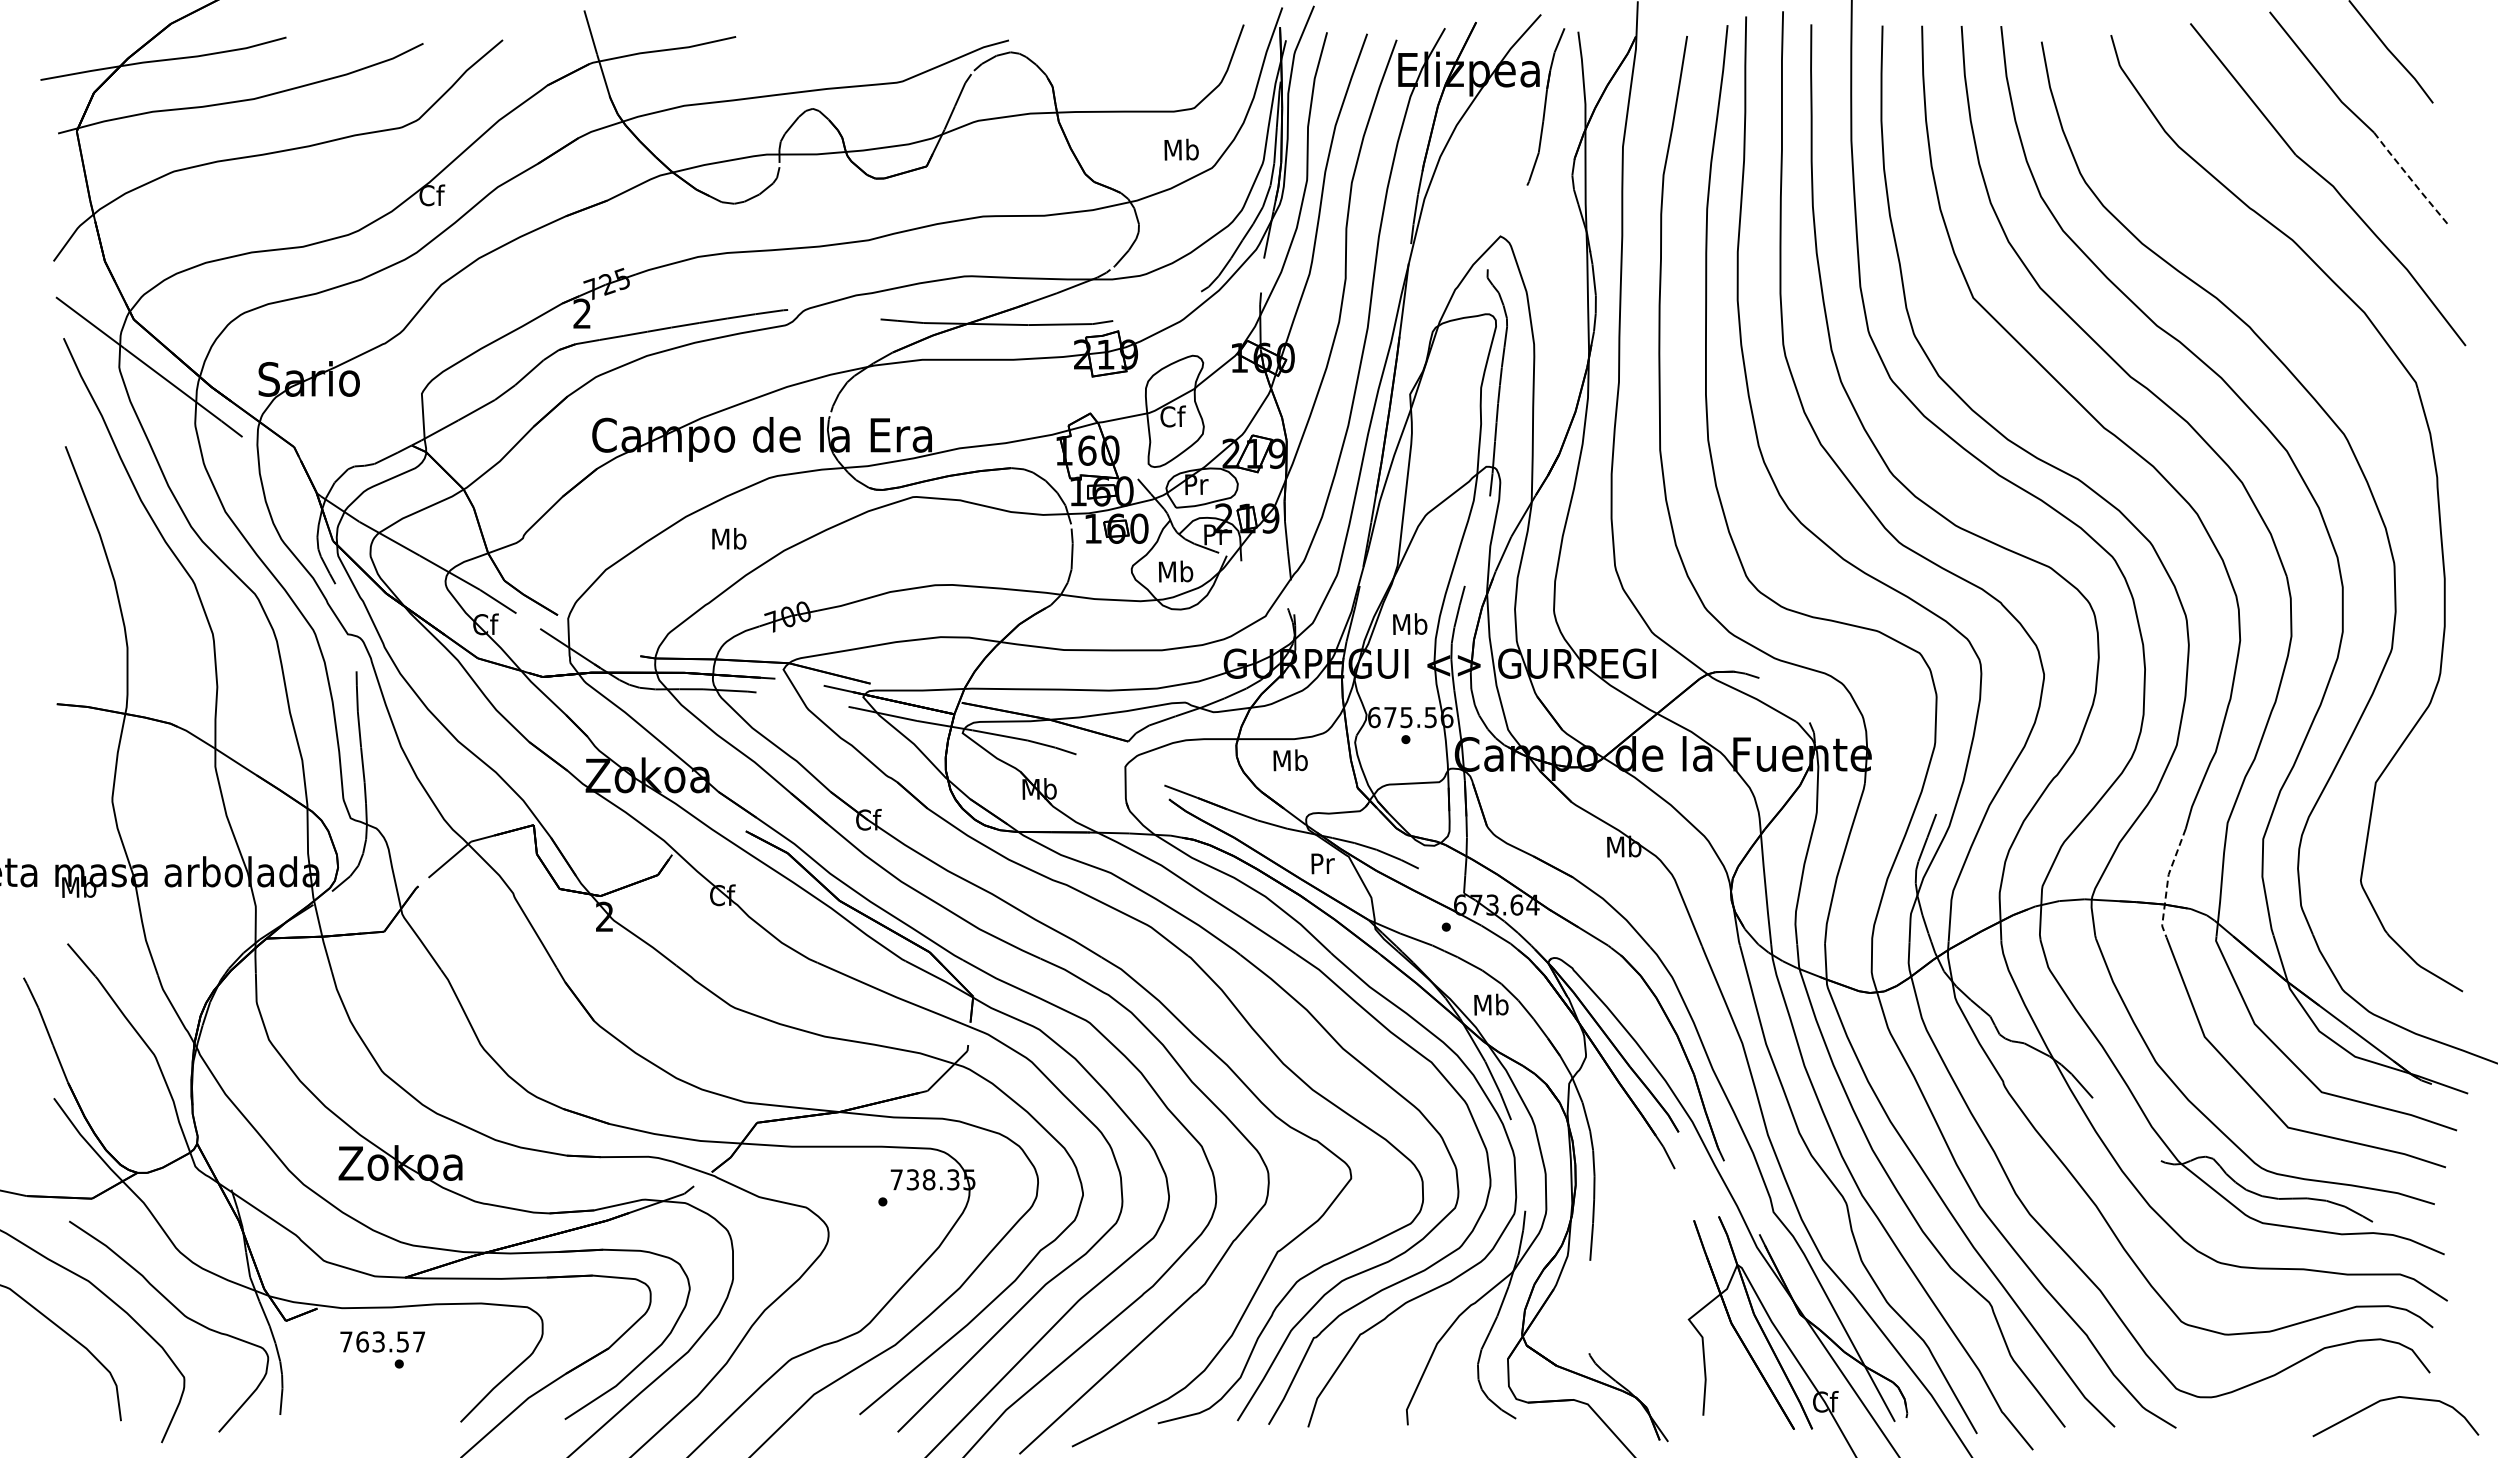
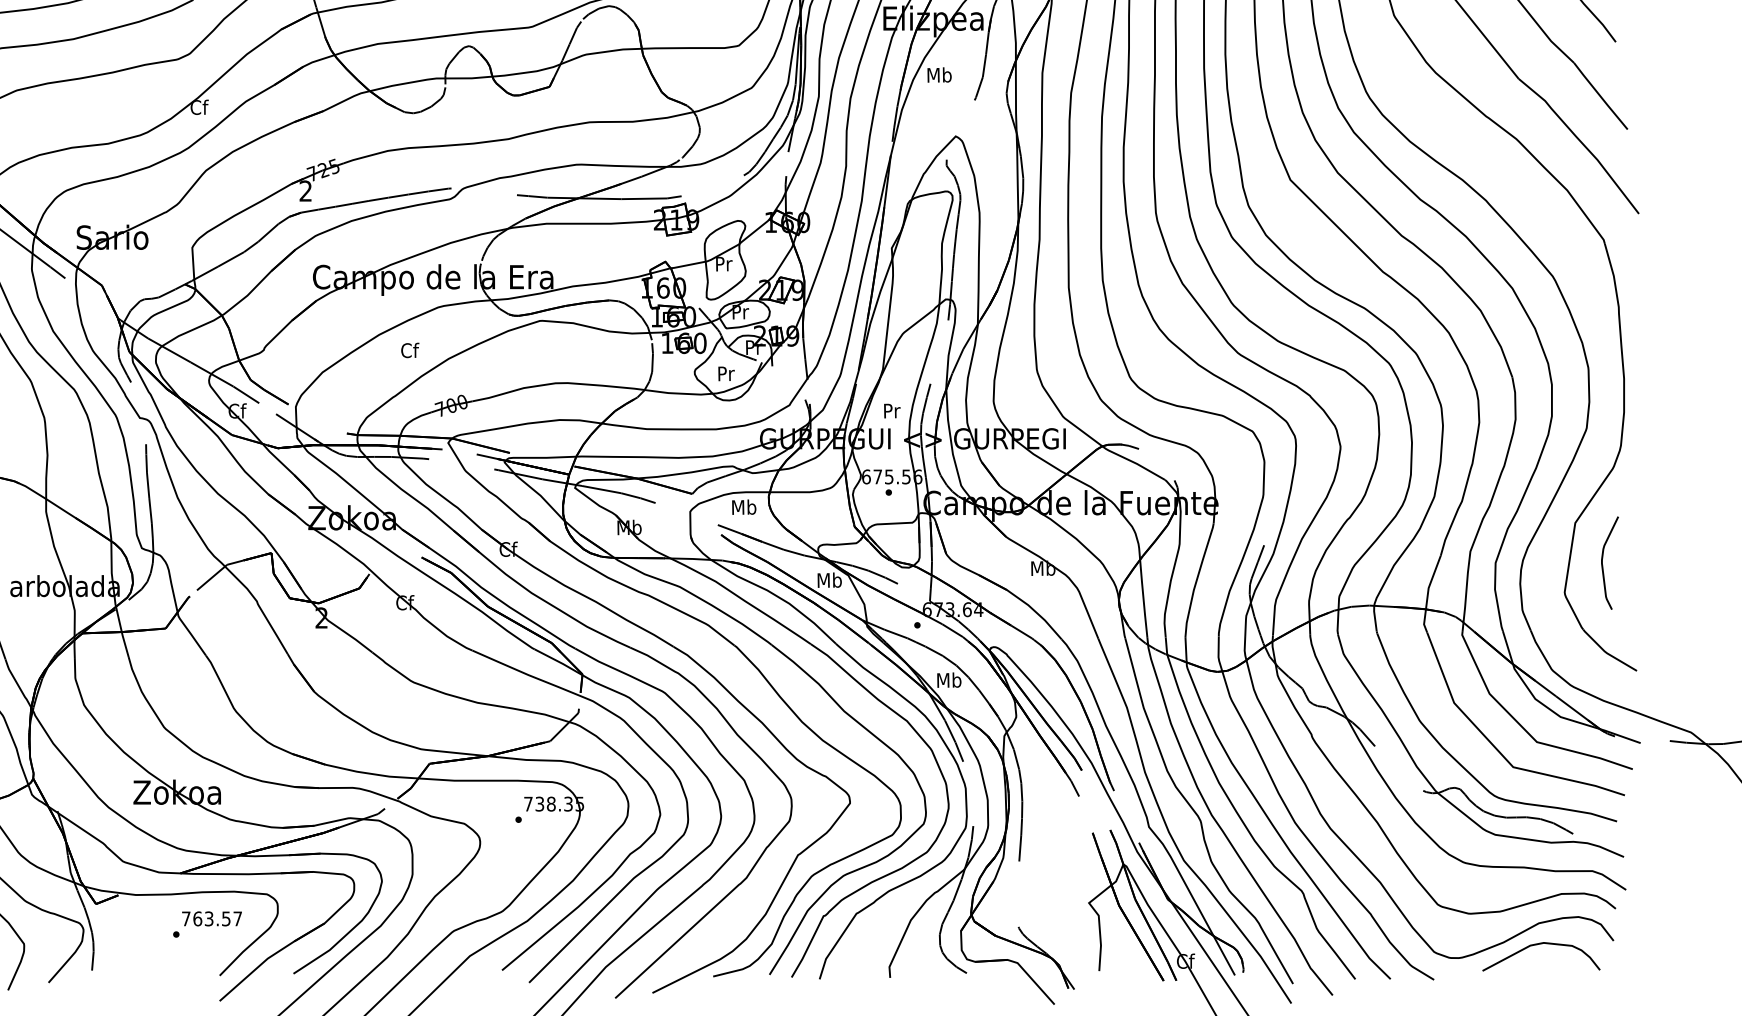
text: (1181, 149) -> (939, 74), moved
line: (2411, 180) -> (1600, 96), dashed -> solid
text: (1172, 416) -> (723, 263), Cf -> Pr
text: (729, 538) -> (410, 350), Mb -> Cf
text: (1175, 571) -> (725, 373), Mb -> Pr
text: (1410, 623) -> (892, 410), Mb -> Pr
text: (1290, 760) -> (744, 507), moved
curve: (2414, 839) -> (1602, 563), added
text: (1322, 863) -> (829, 580), Pr -> Mb
line: (2167, 882) -> (1427, 593), dashed -> solid
text: (382, 1341) -> (211, 918), moved
curve: (2392, 1399) -> (1538, 944), moved

